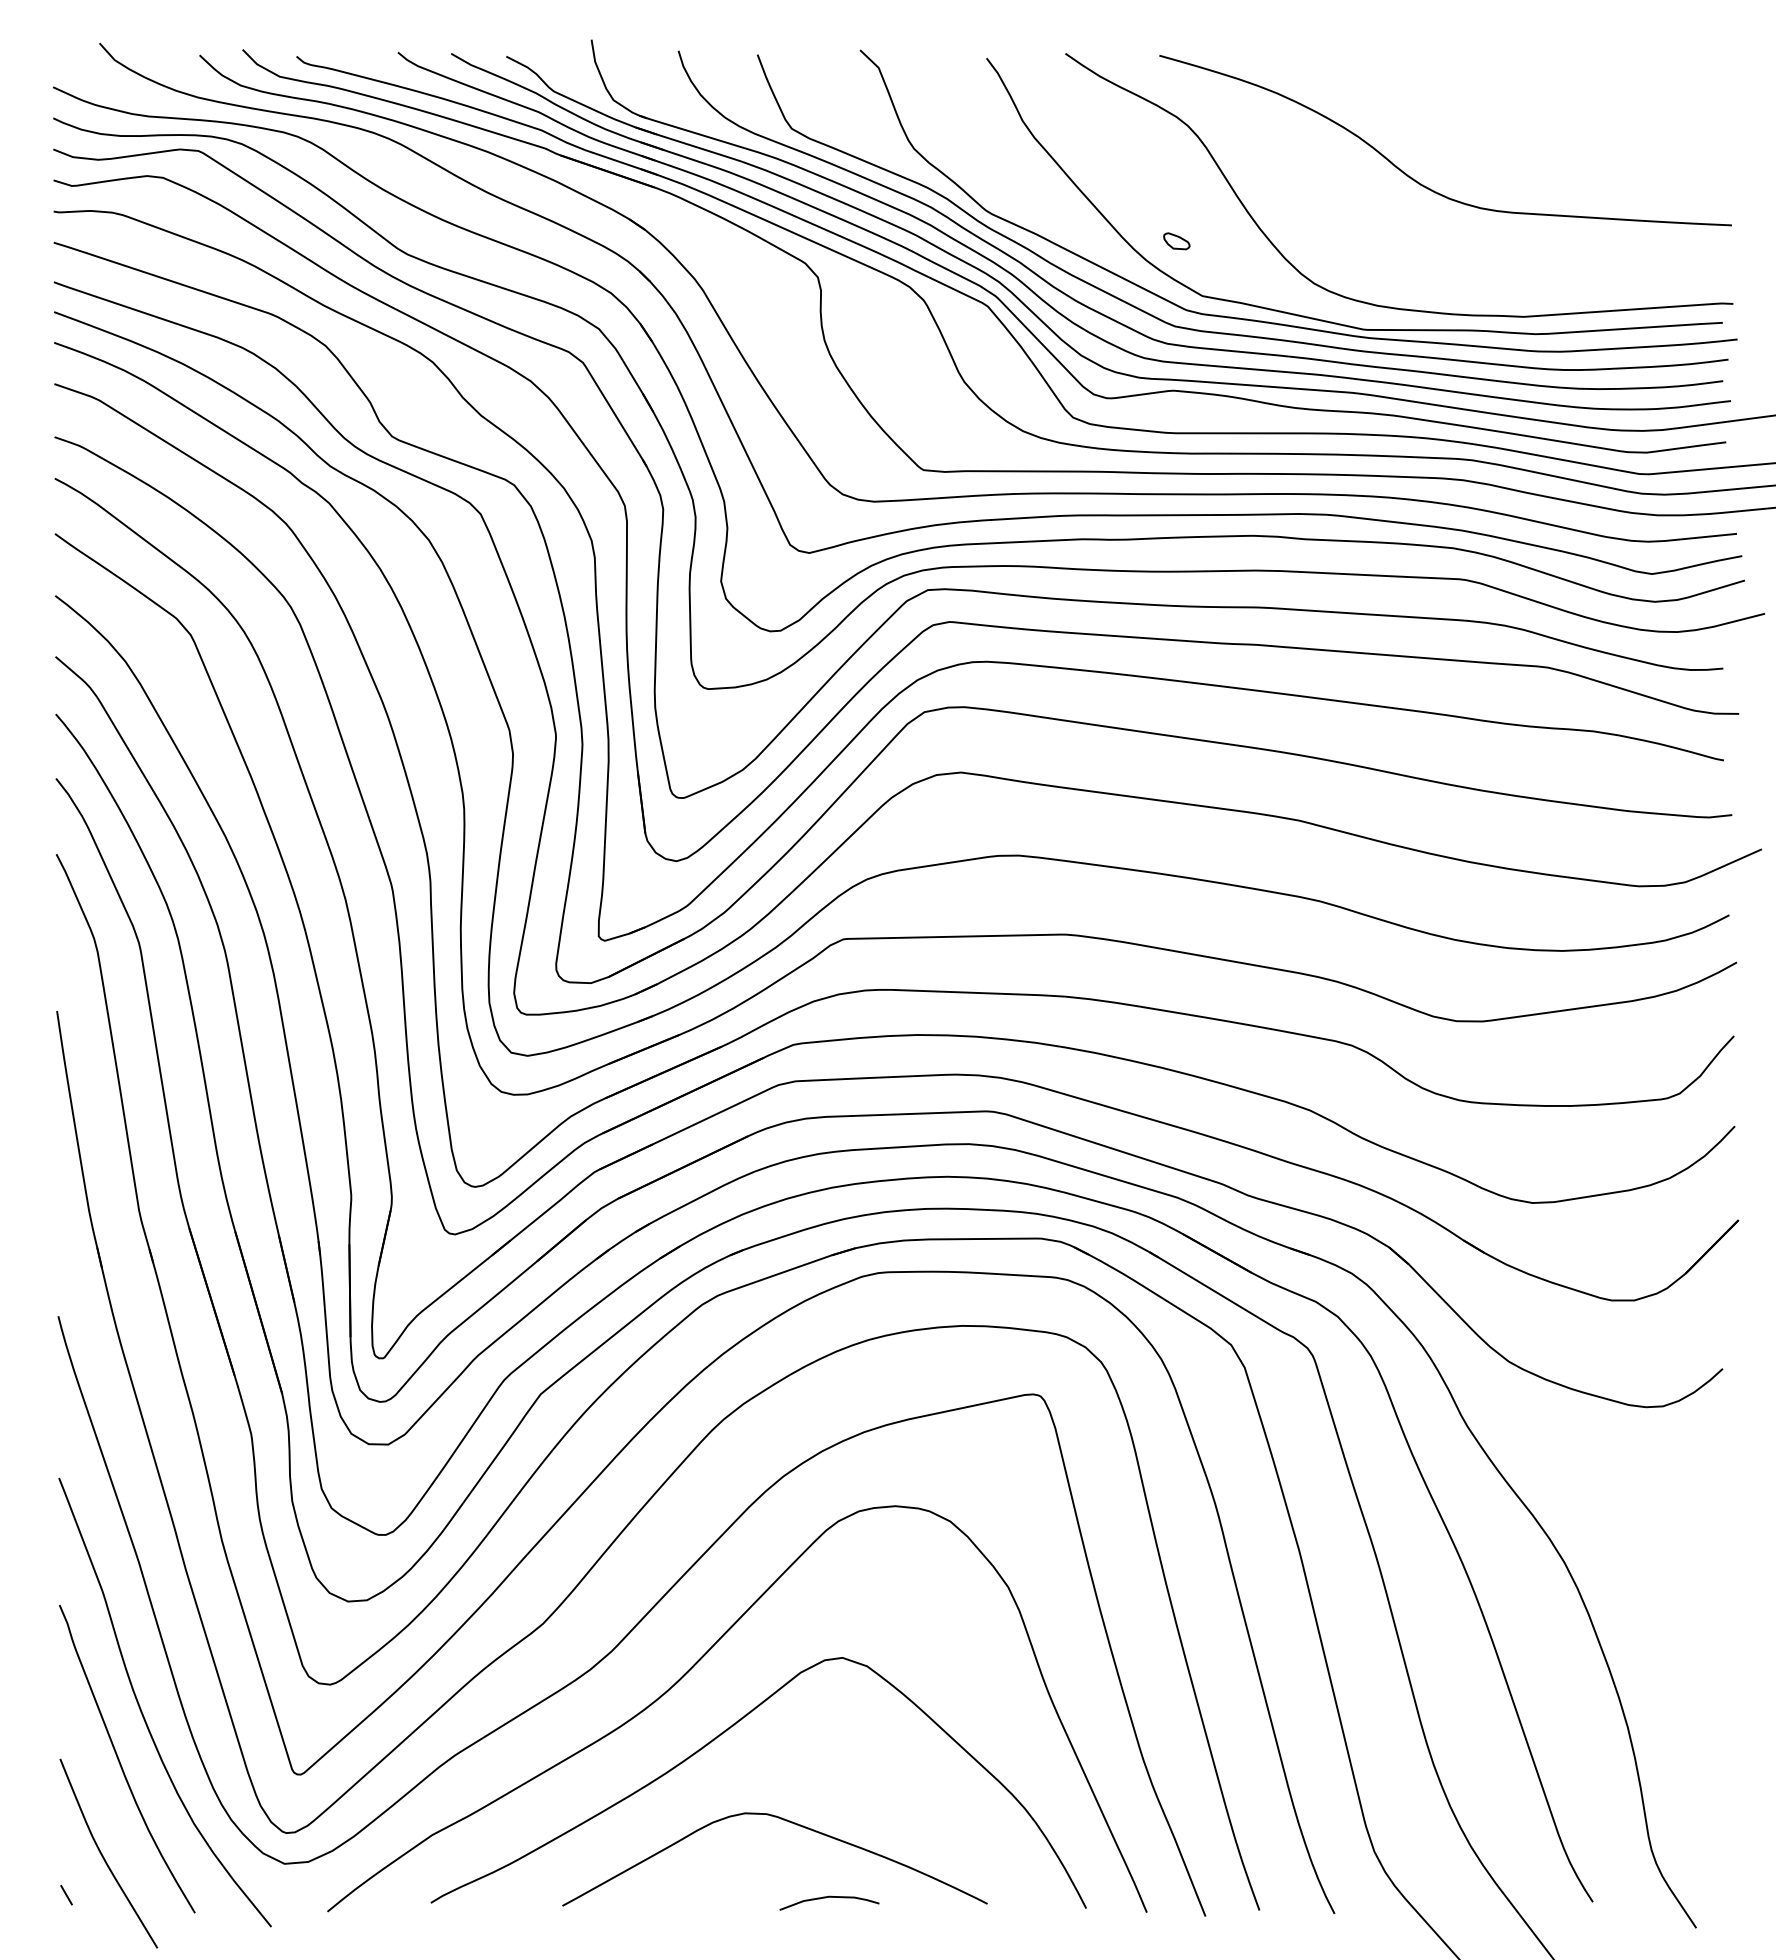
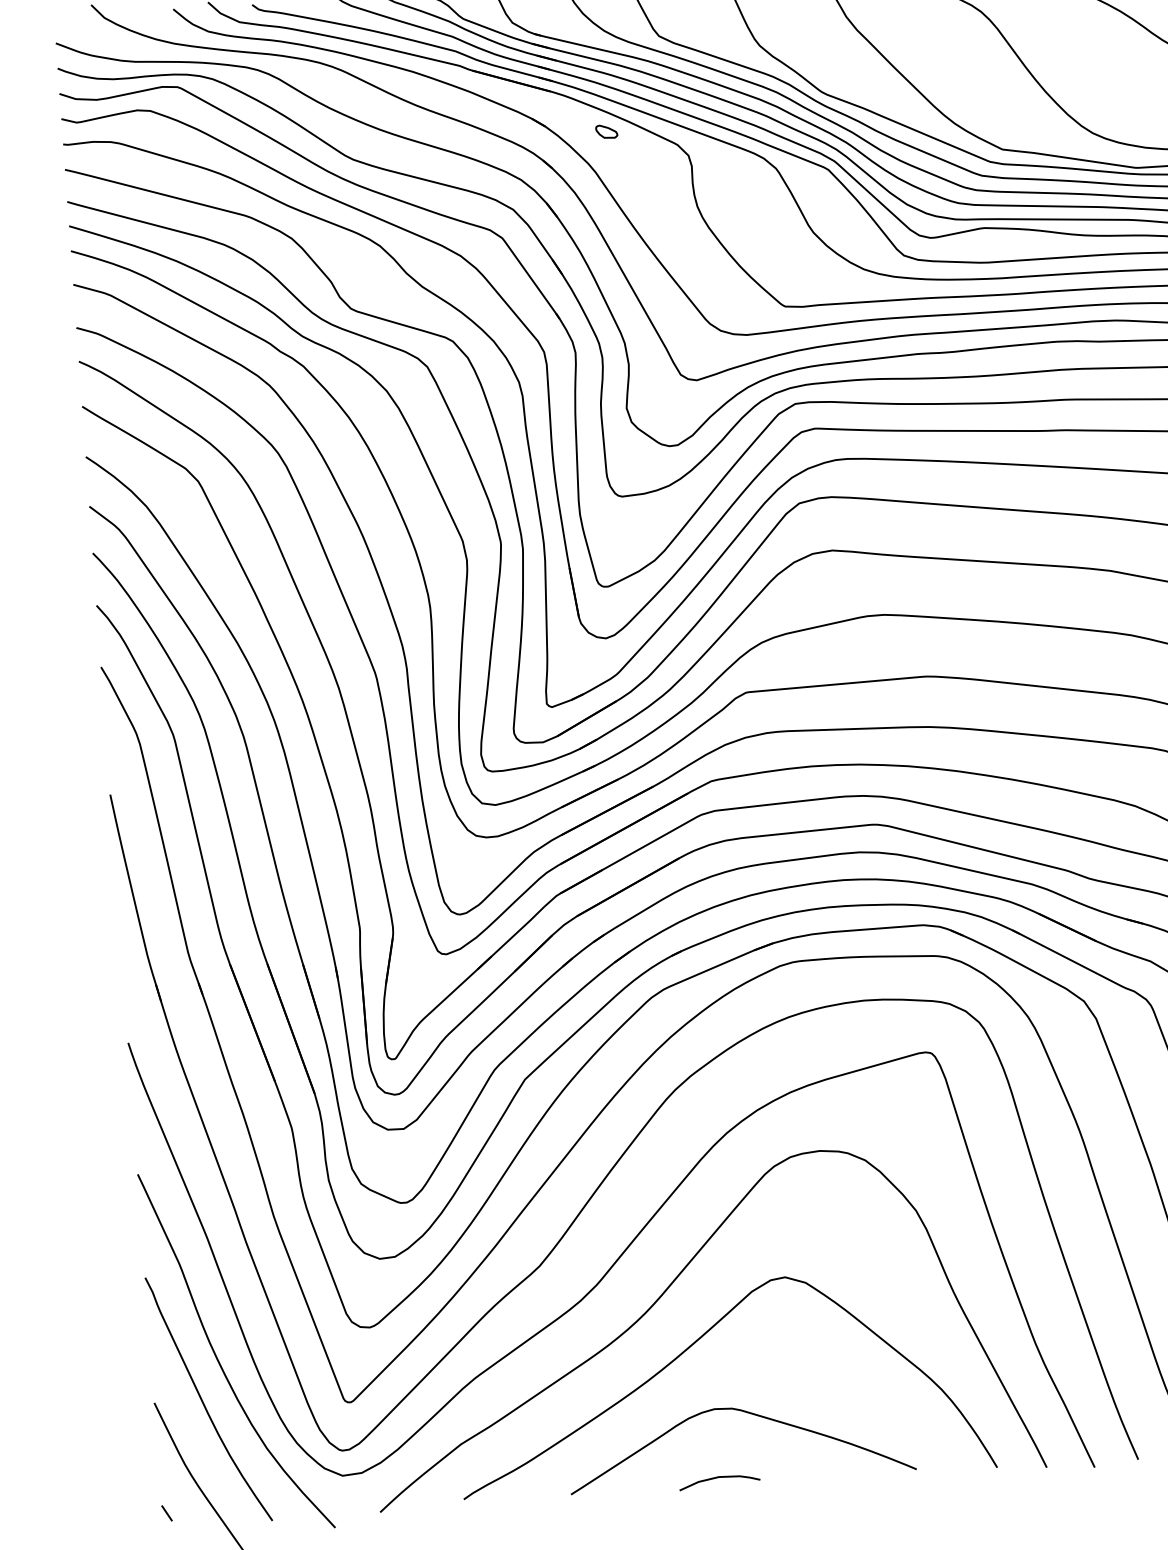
part: (1176, 241) -> (606, 131), moved
curve: (829, 1897) -> (719, 1477), moved

